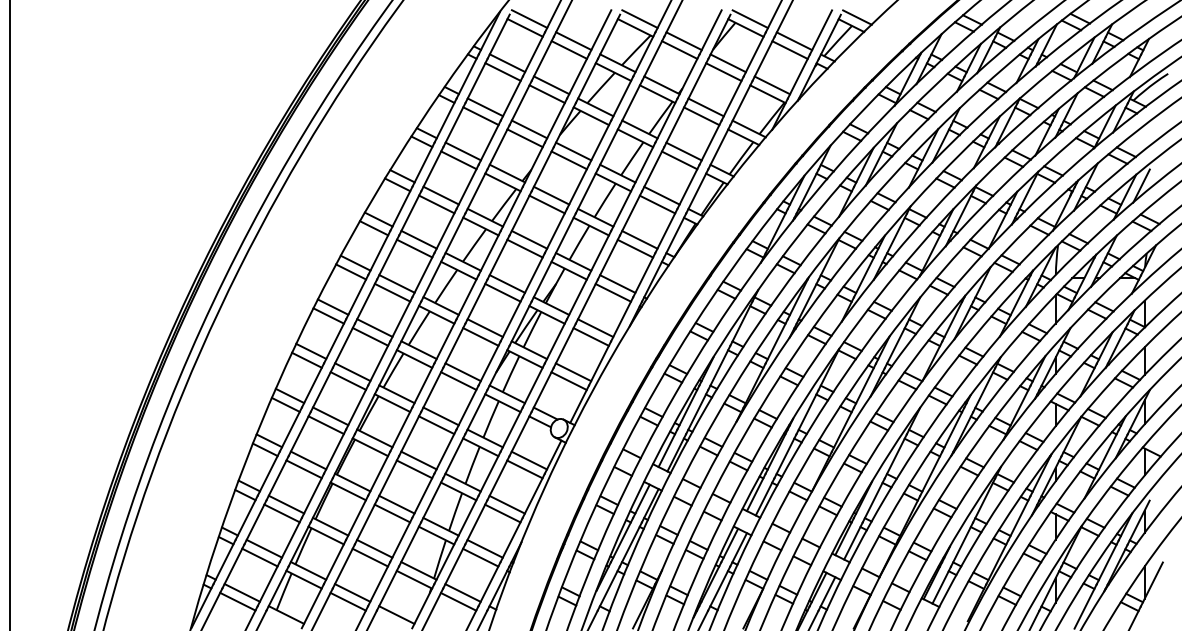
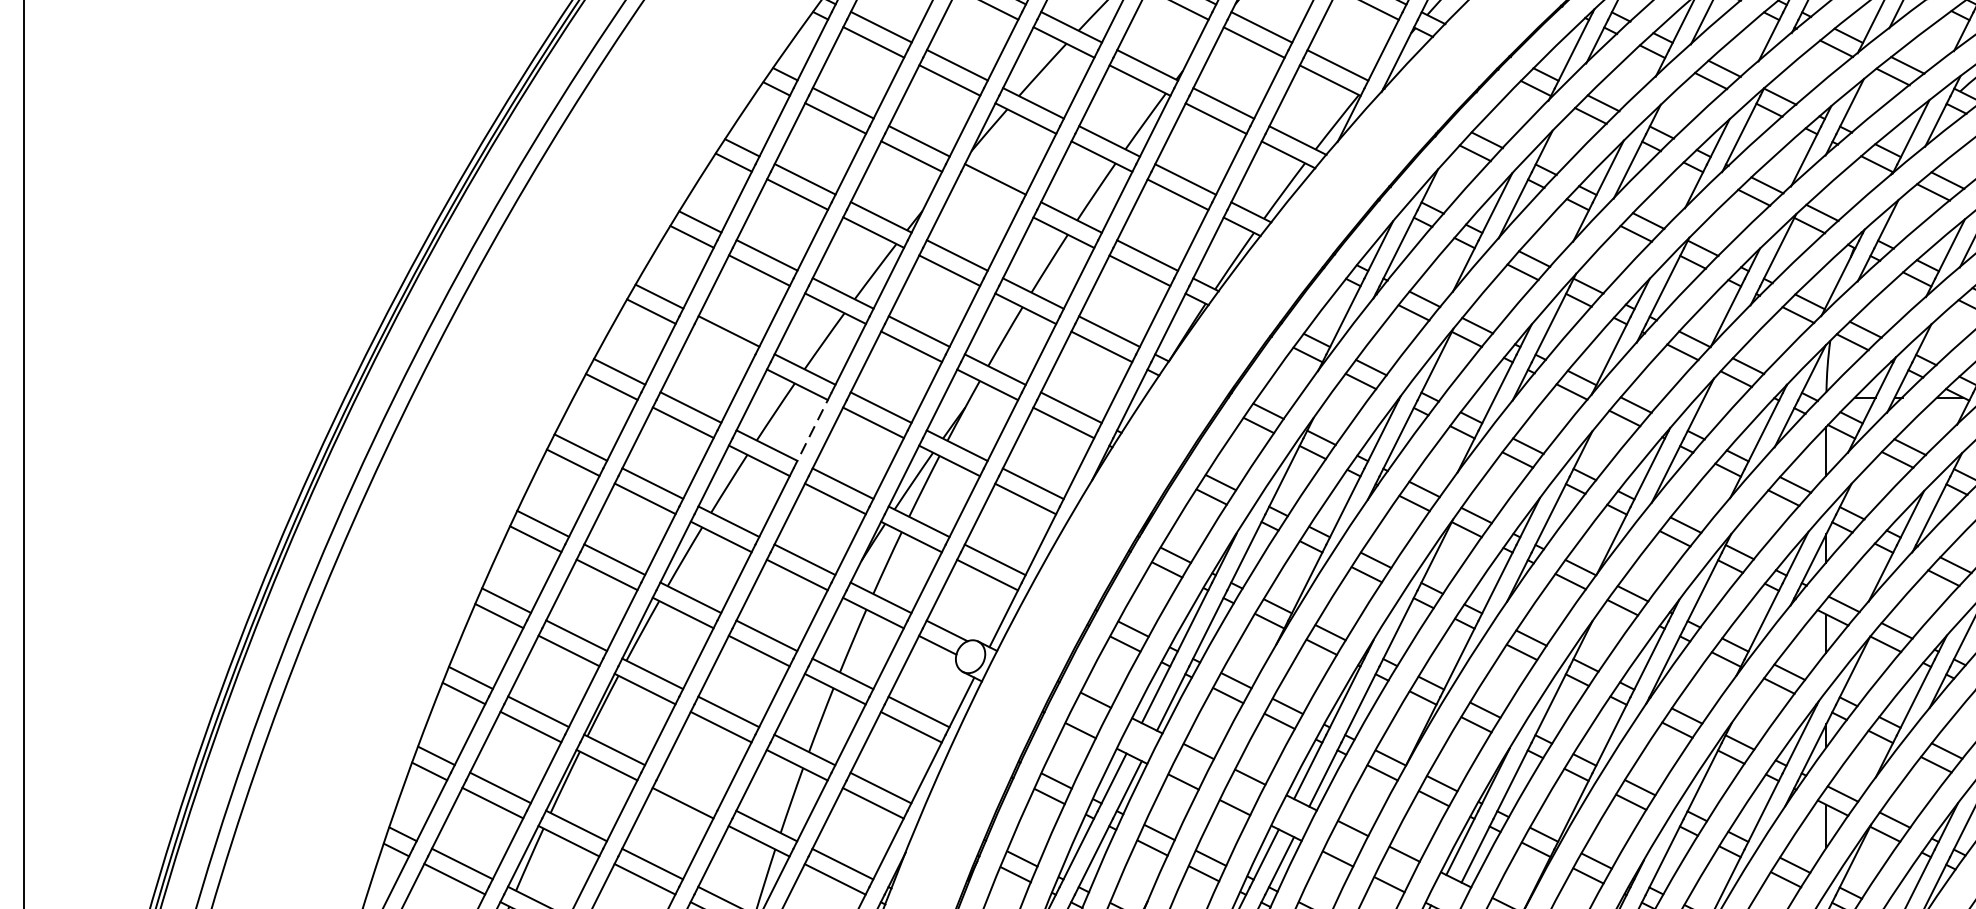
line: (568, 160) -> (986, 194), removed
line: (414, 248) -> (721, 346), removed
line: (467, 297) -> (812, 430), solid -> dashed
line: (396, 504) -> (690, 787), removed

